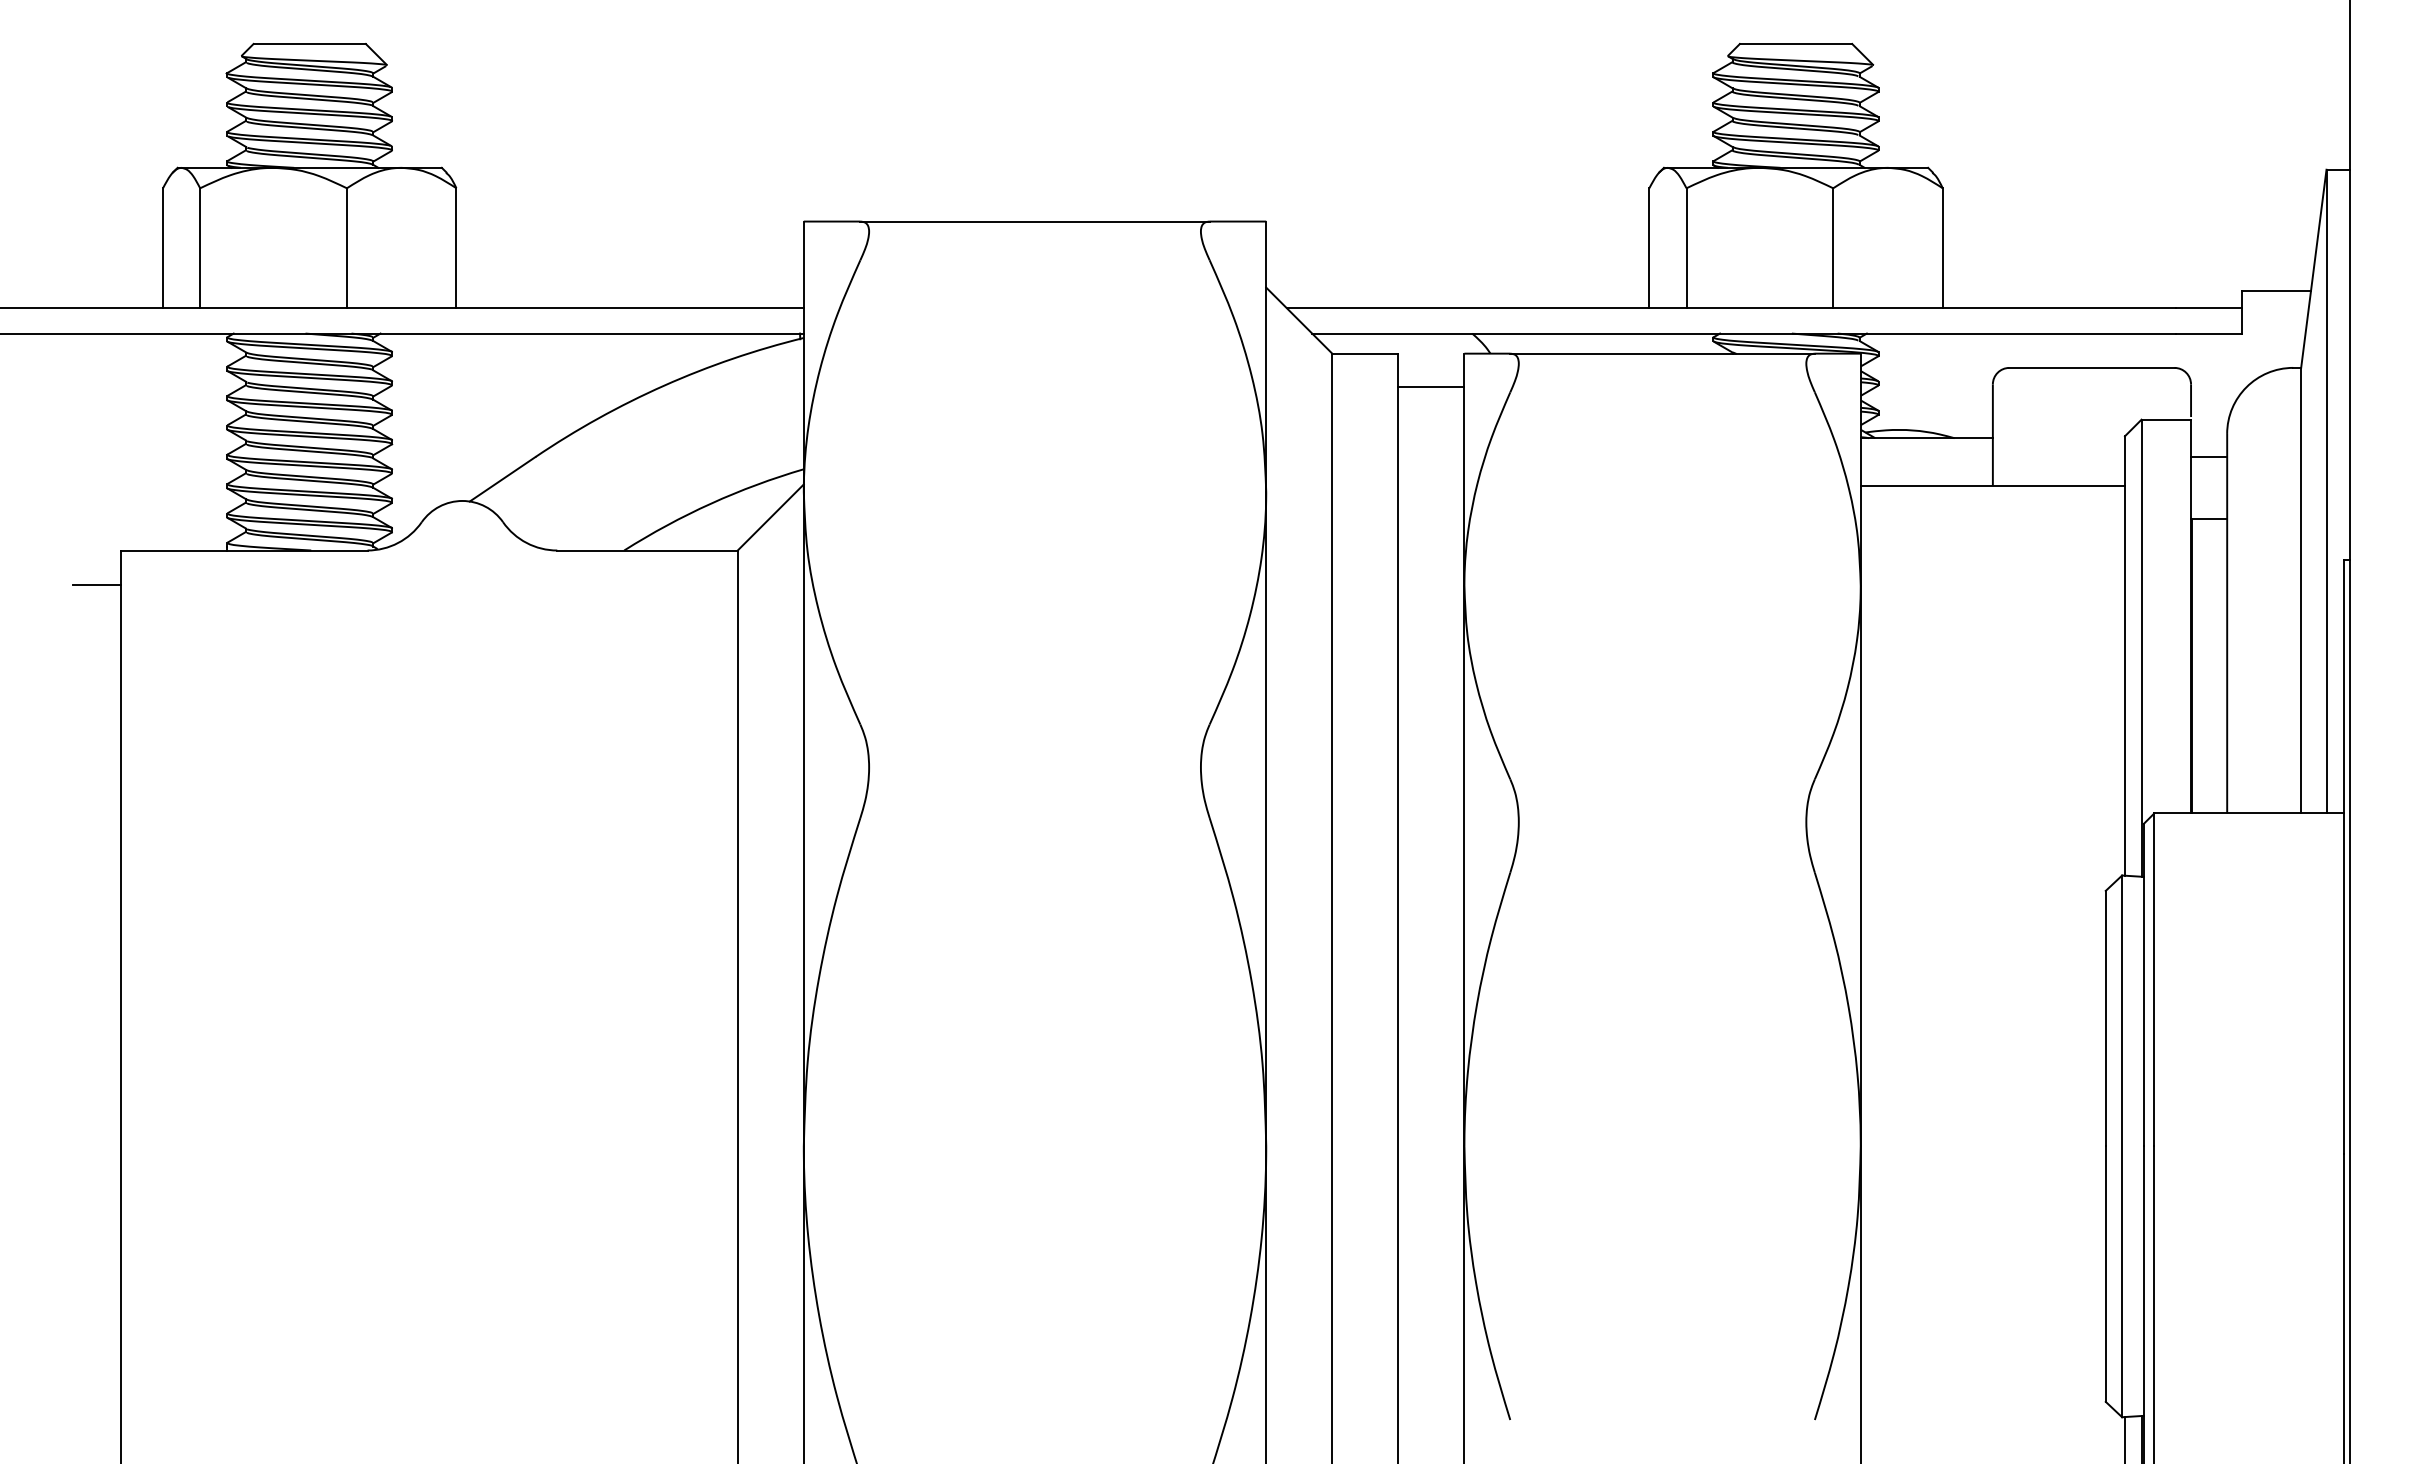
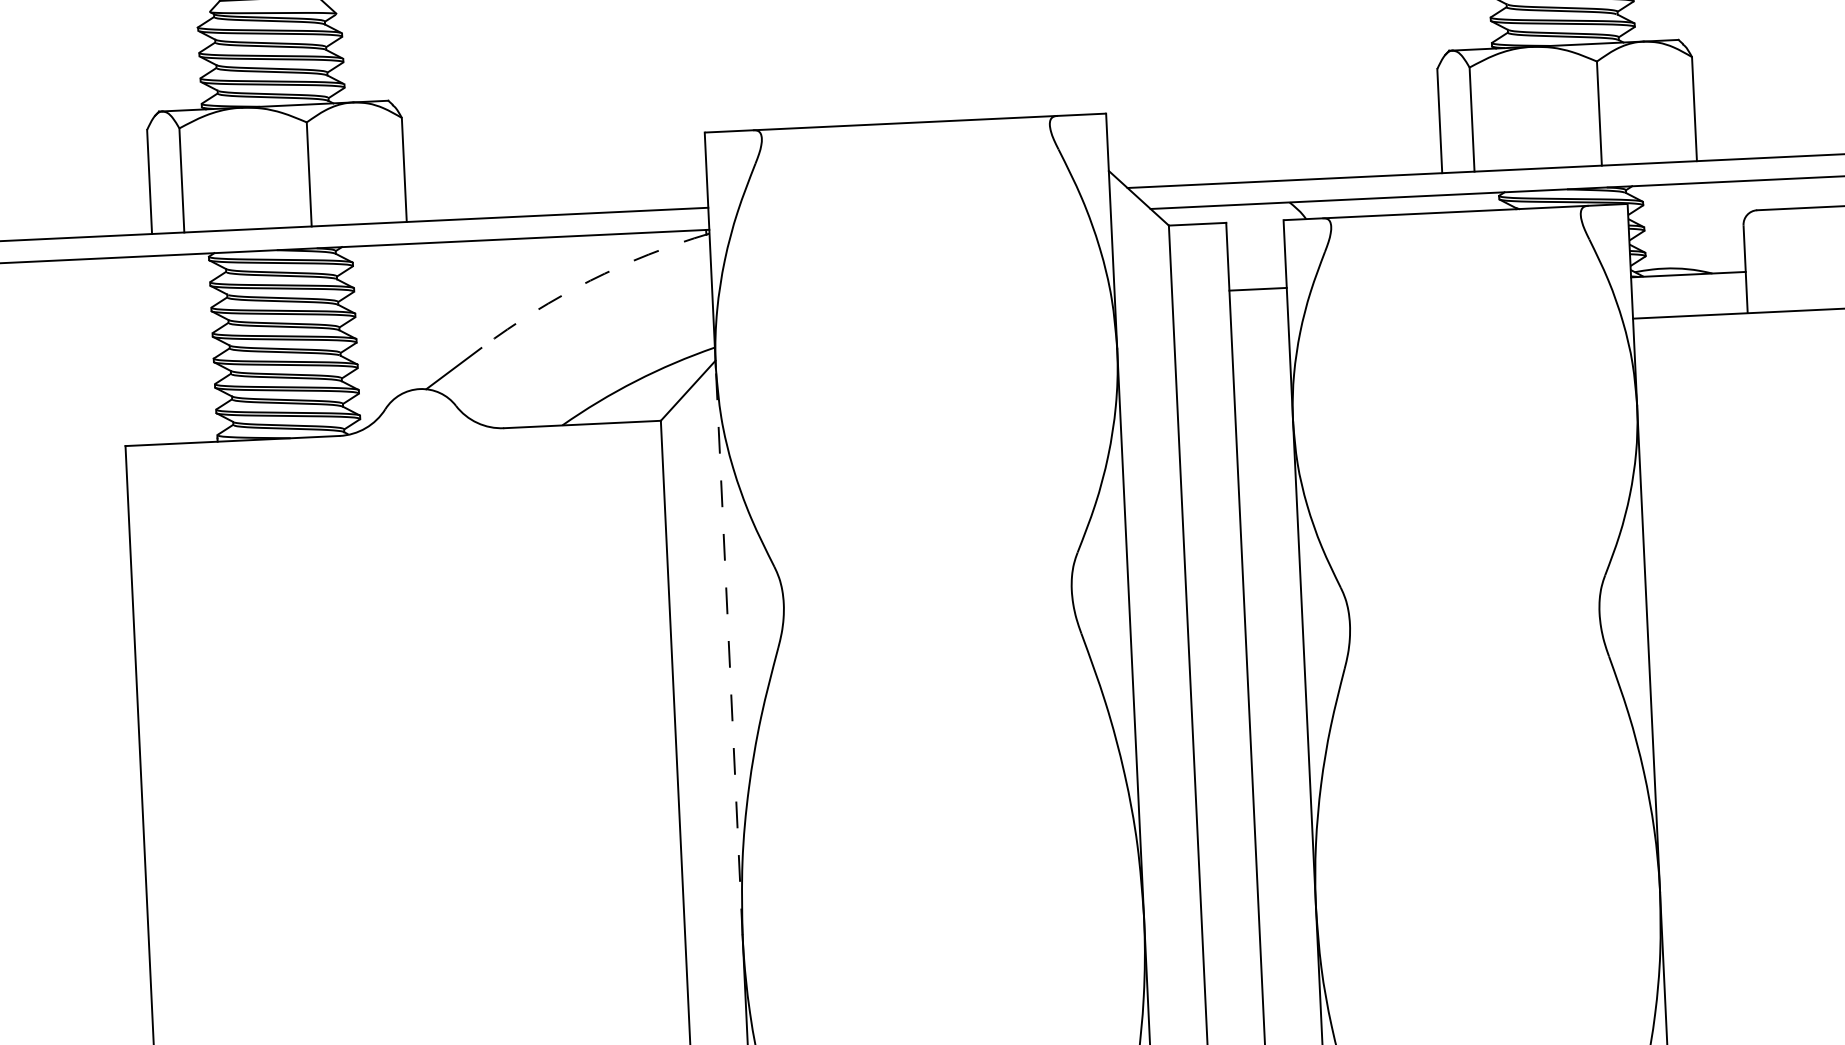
arc: (664, 385) -> (590, 280), solid -> dashed
line: (1431, 386) -> (1258, 289), moved
line: (96, 584) -> (105, 476), removed
line: (803, 819) -> (728, 651), solid -> dashed

